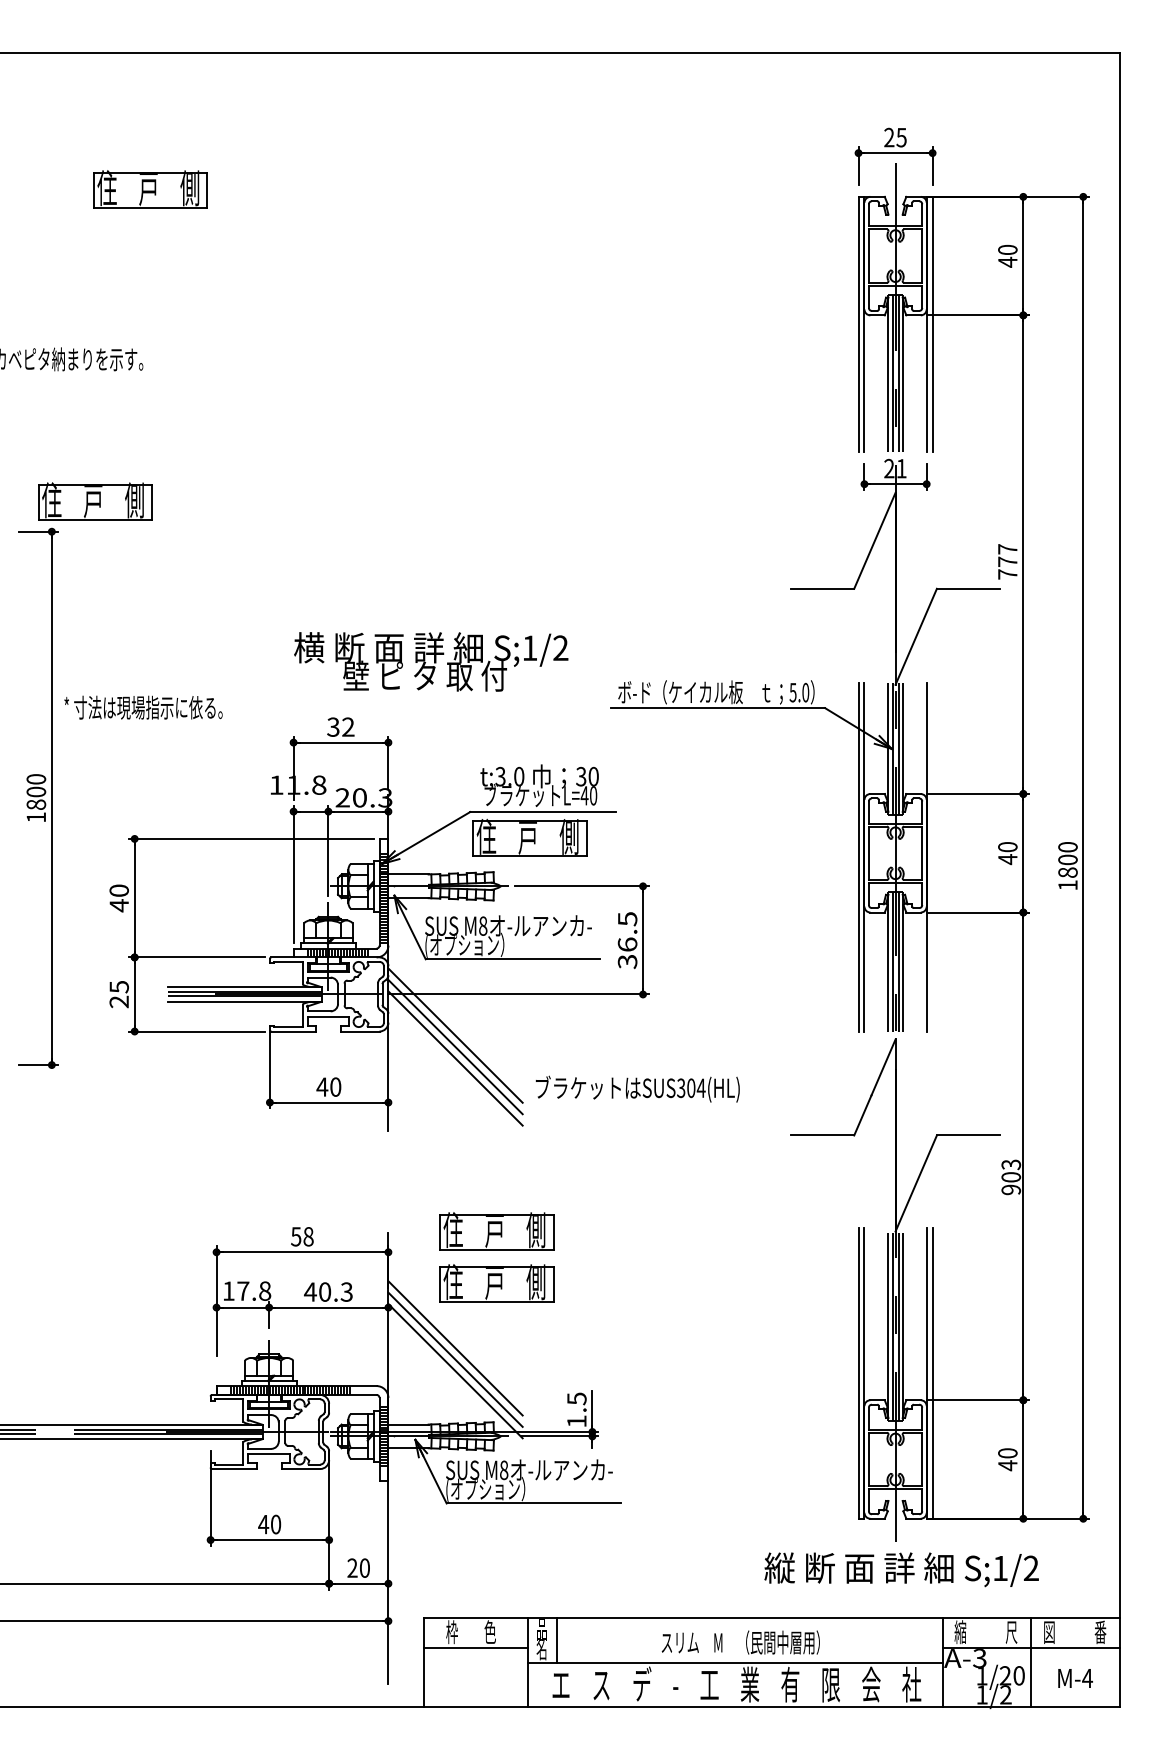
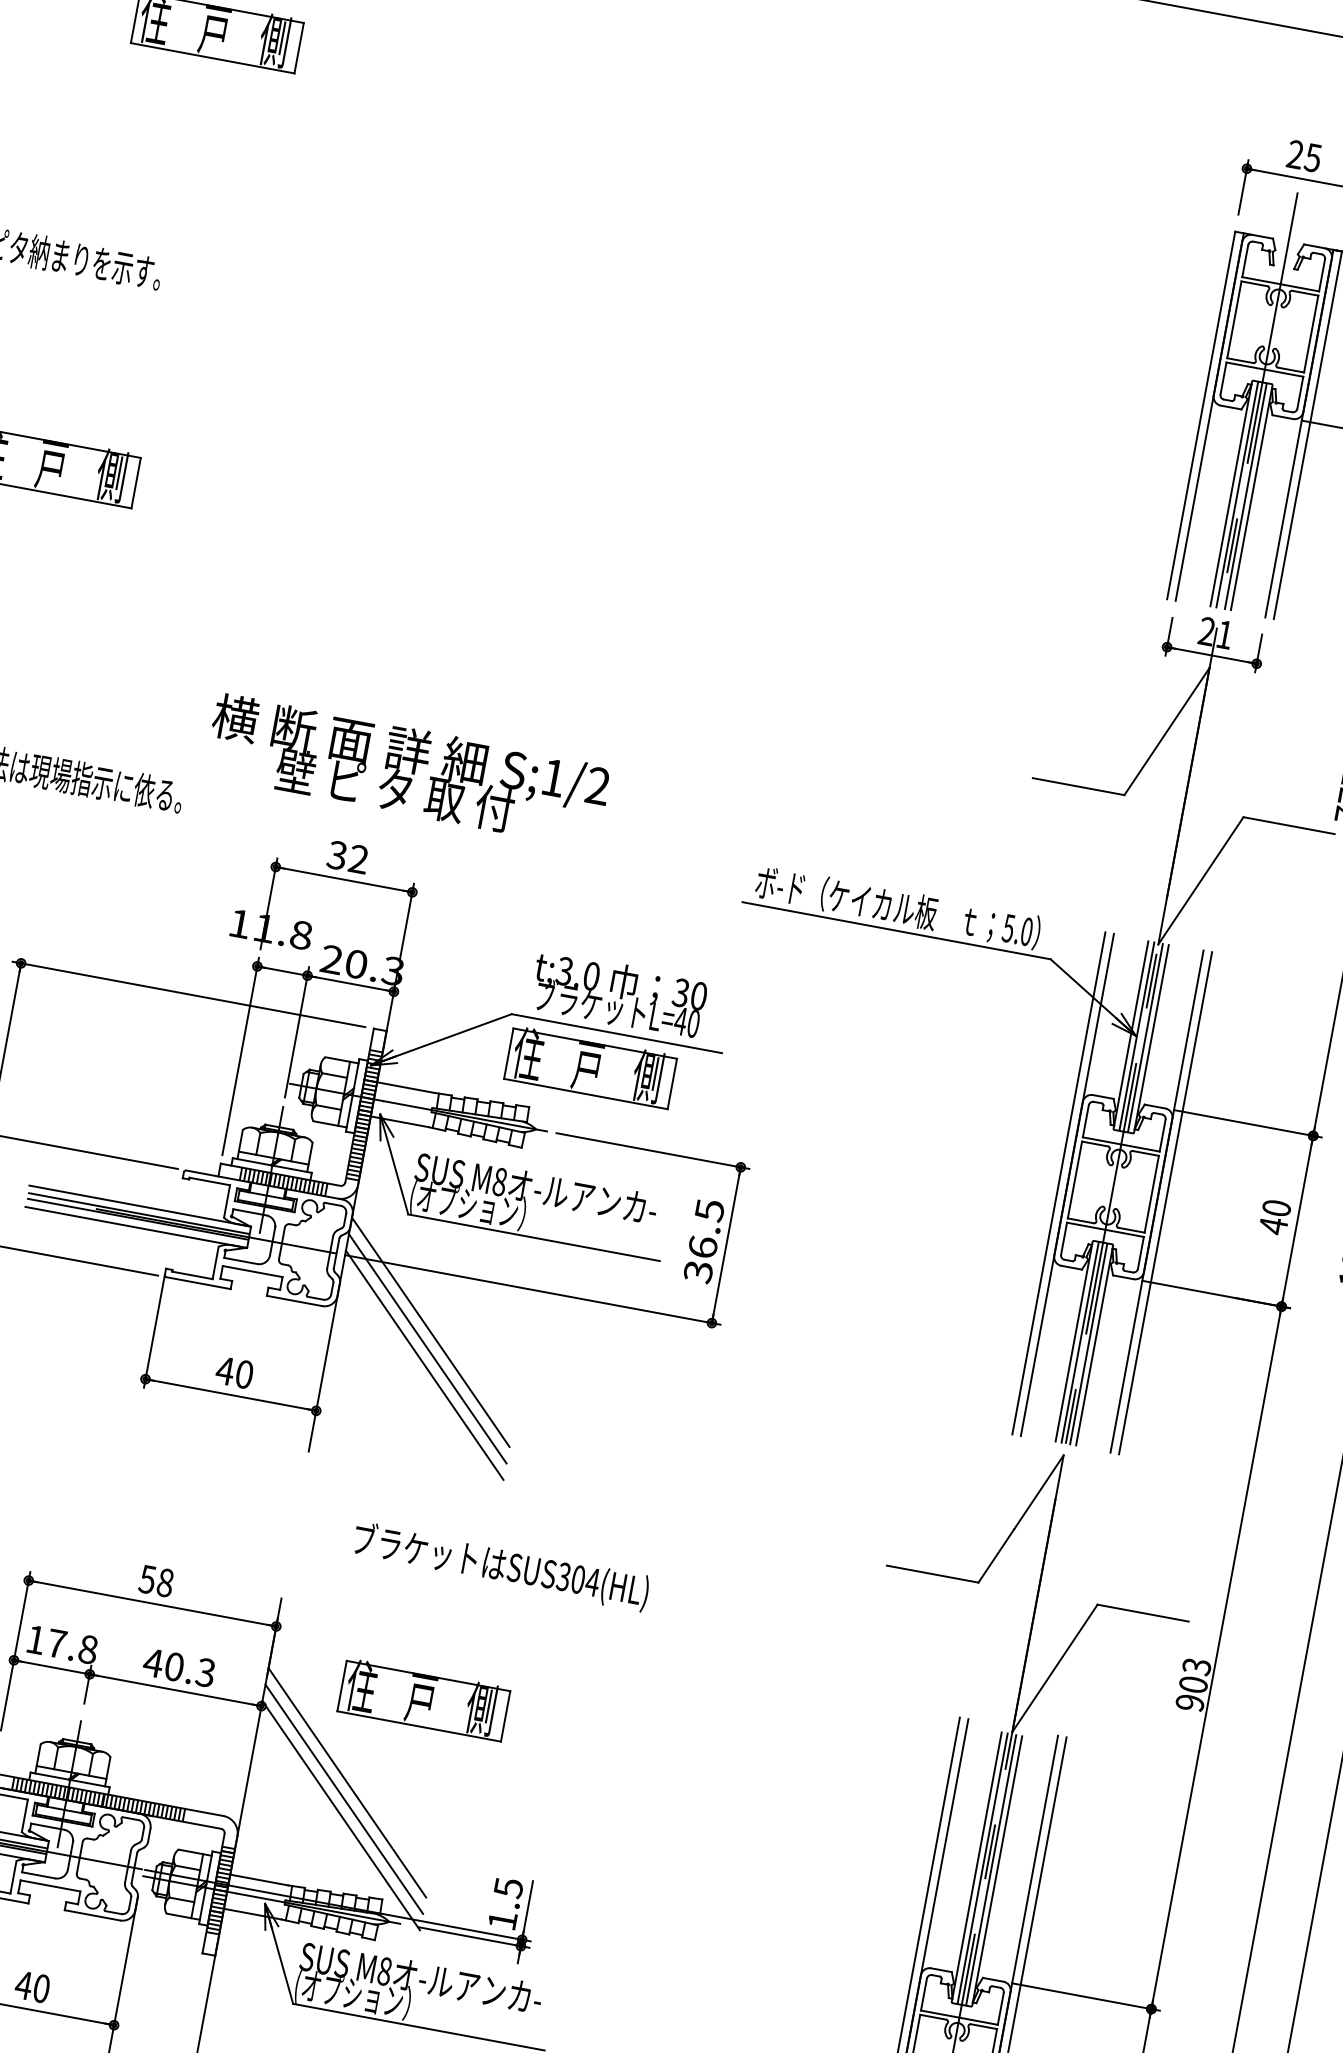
text: (431, 661) -> (408, 770), moved
line: (932, 857) -> (1165, 1203), added
text: (637, 1088) -> (500, 1565), moved
part: (496, 1231) -> (437, 1625), removed

